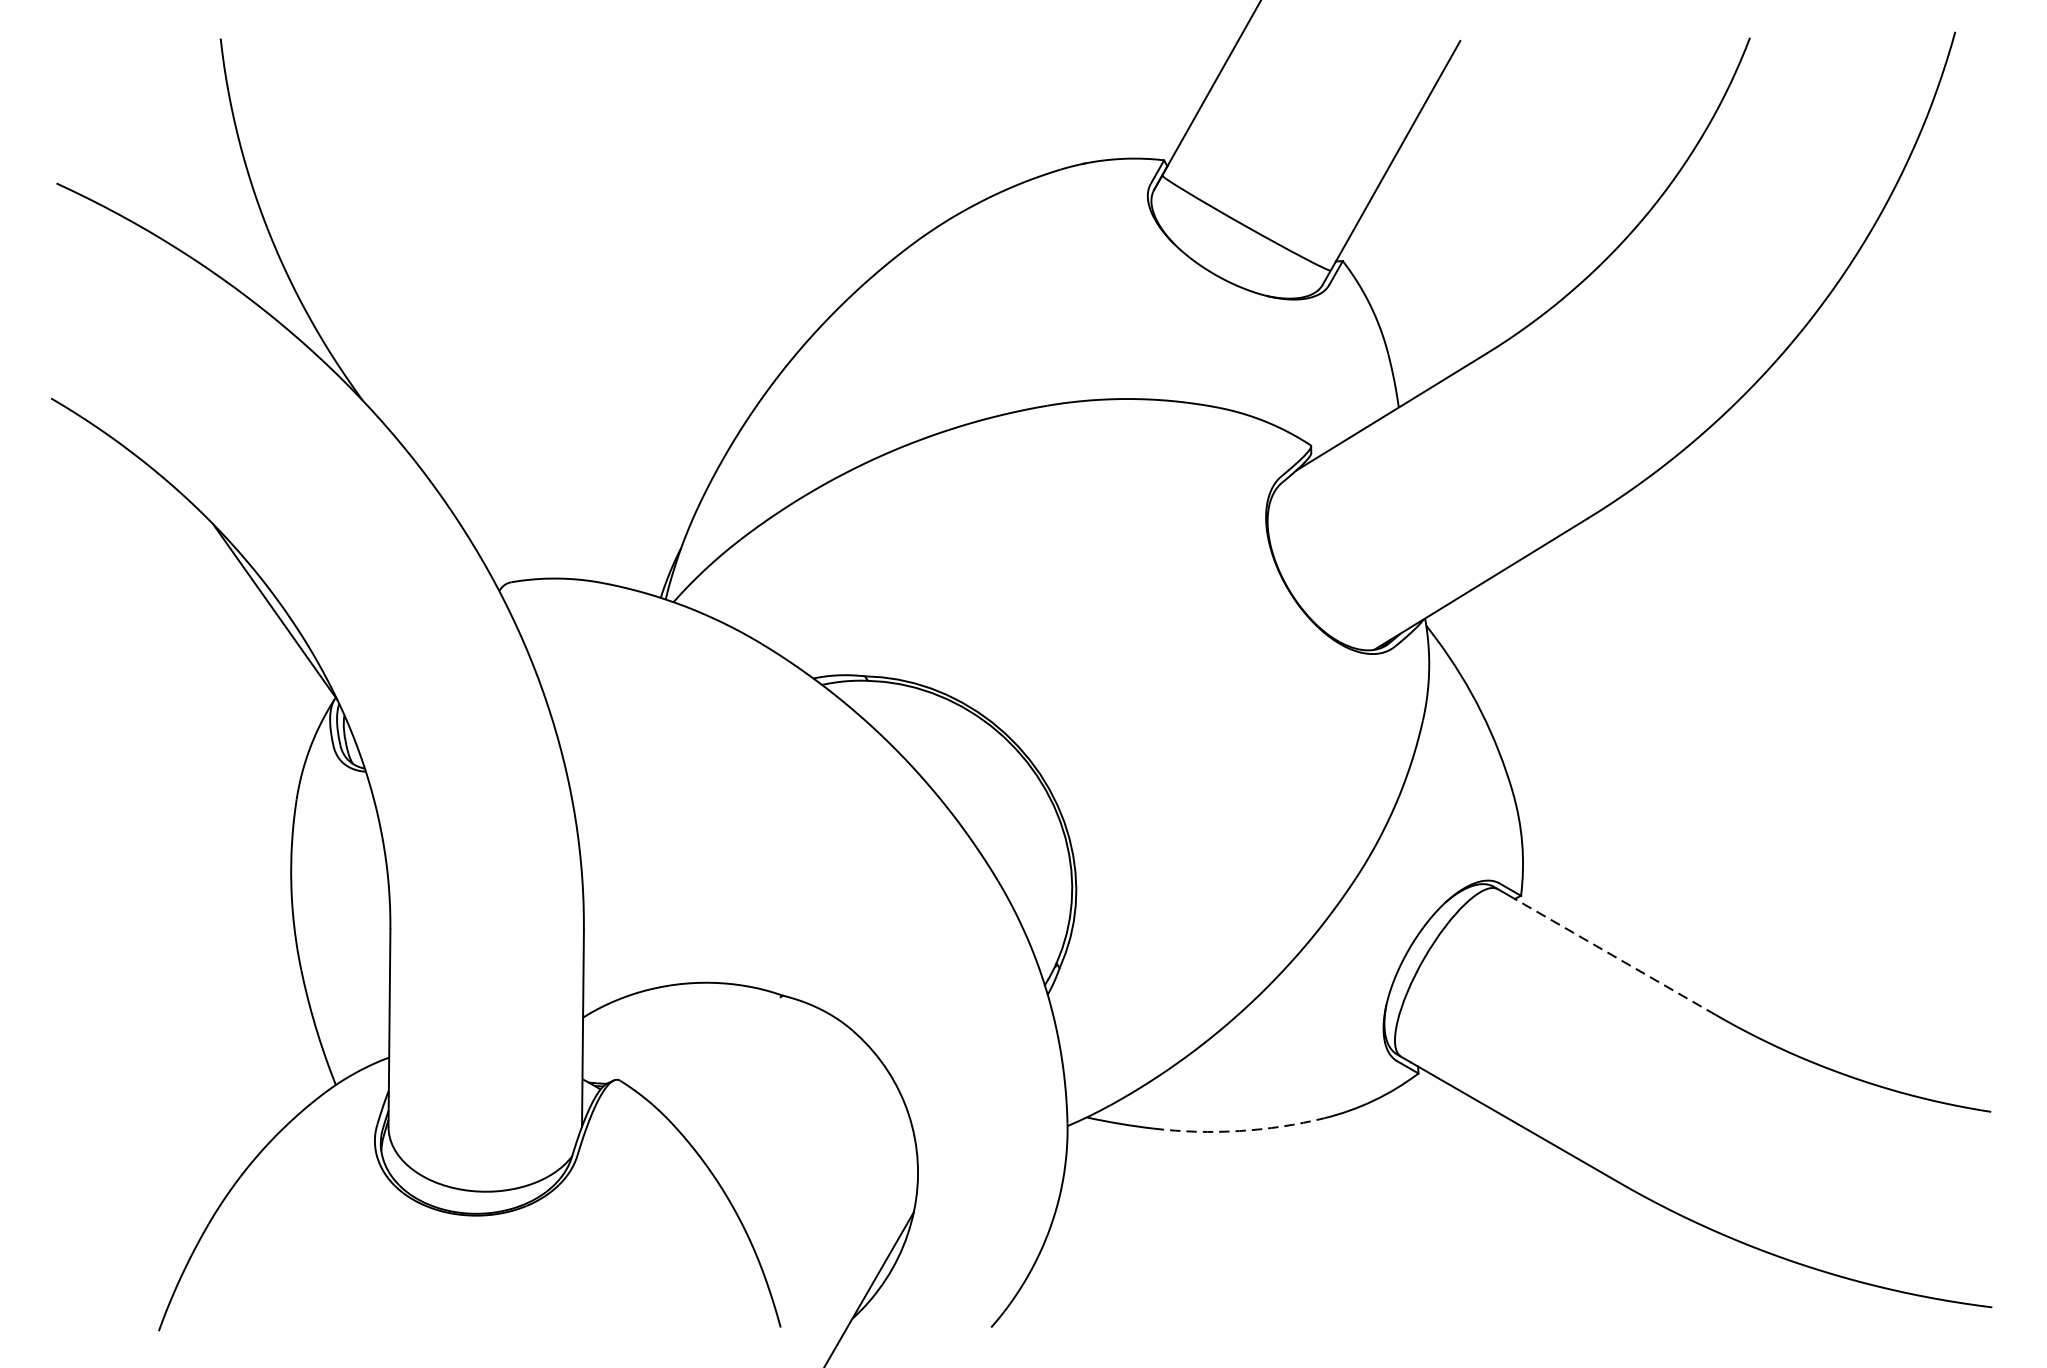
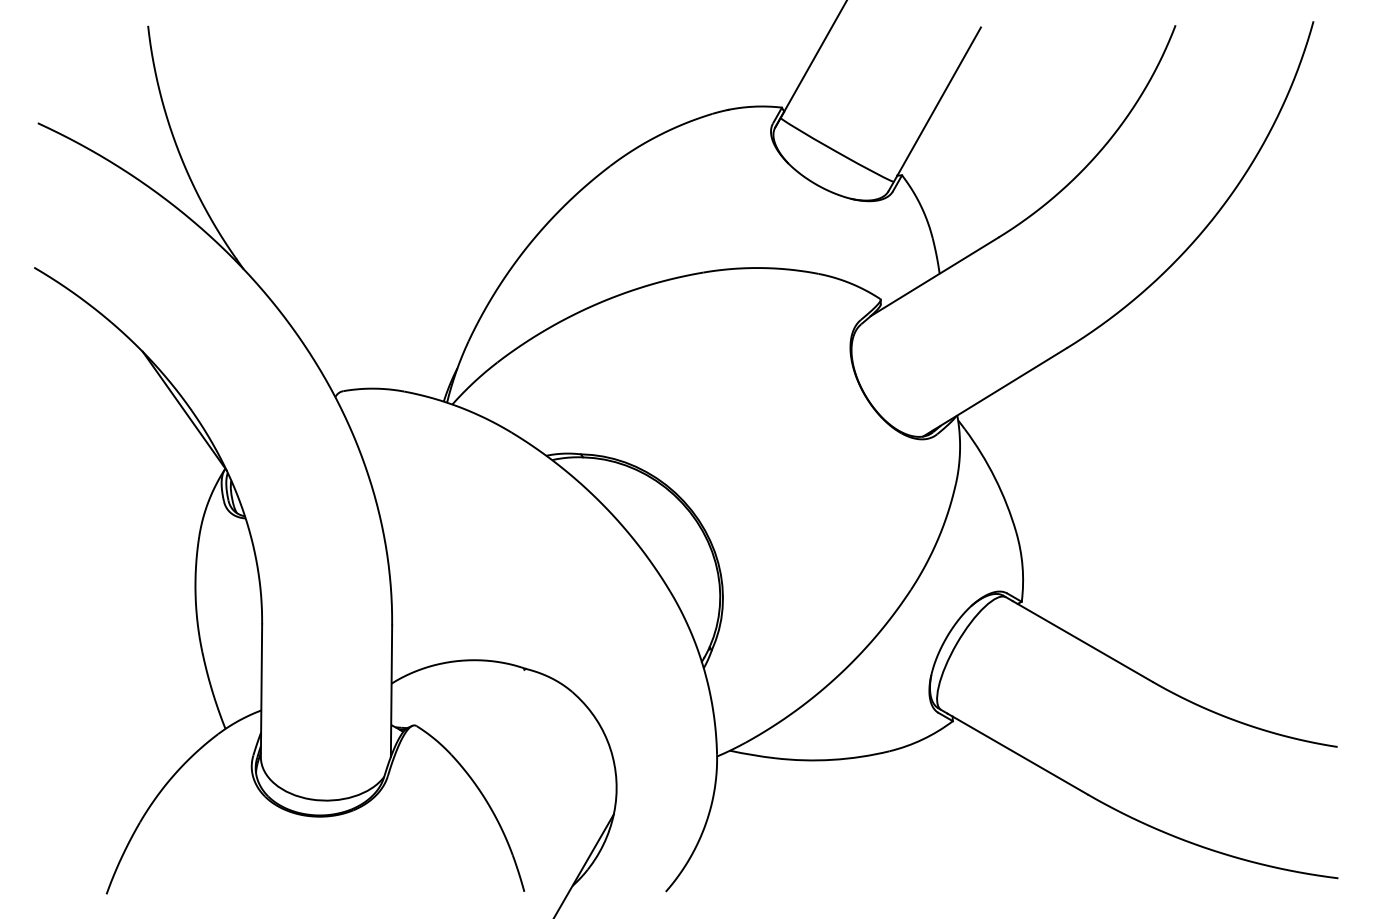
line: (1611, 954) -> (1082, 641), dashed -> solid
arc: (1239, 1130) -> (832, 759), dashed -> solid

